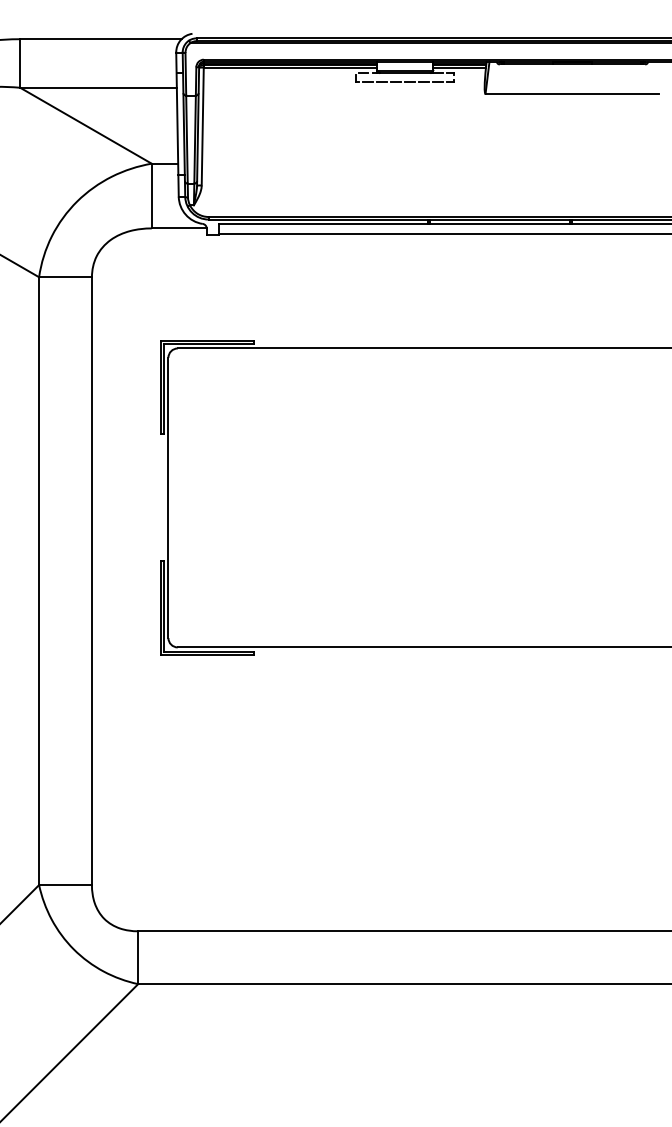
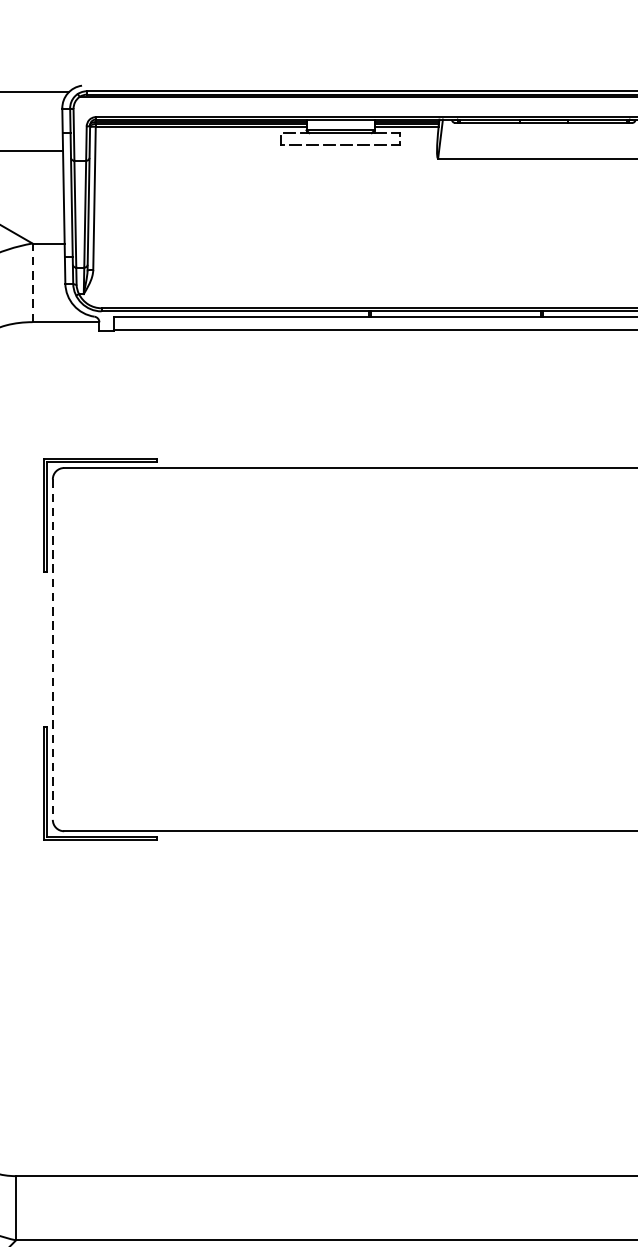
line: (151, 195) -> (32, 282), solid -> dashed
line: (168, 498) -> (52, 650), solid -> dashed

